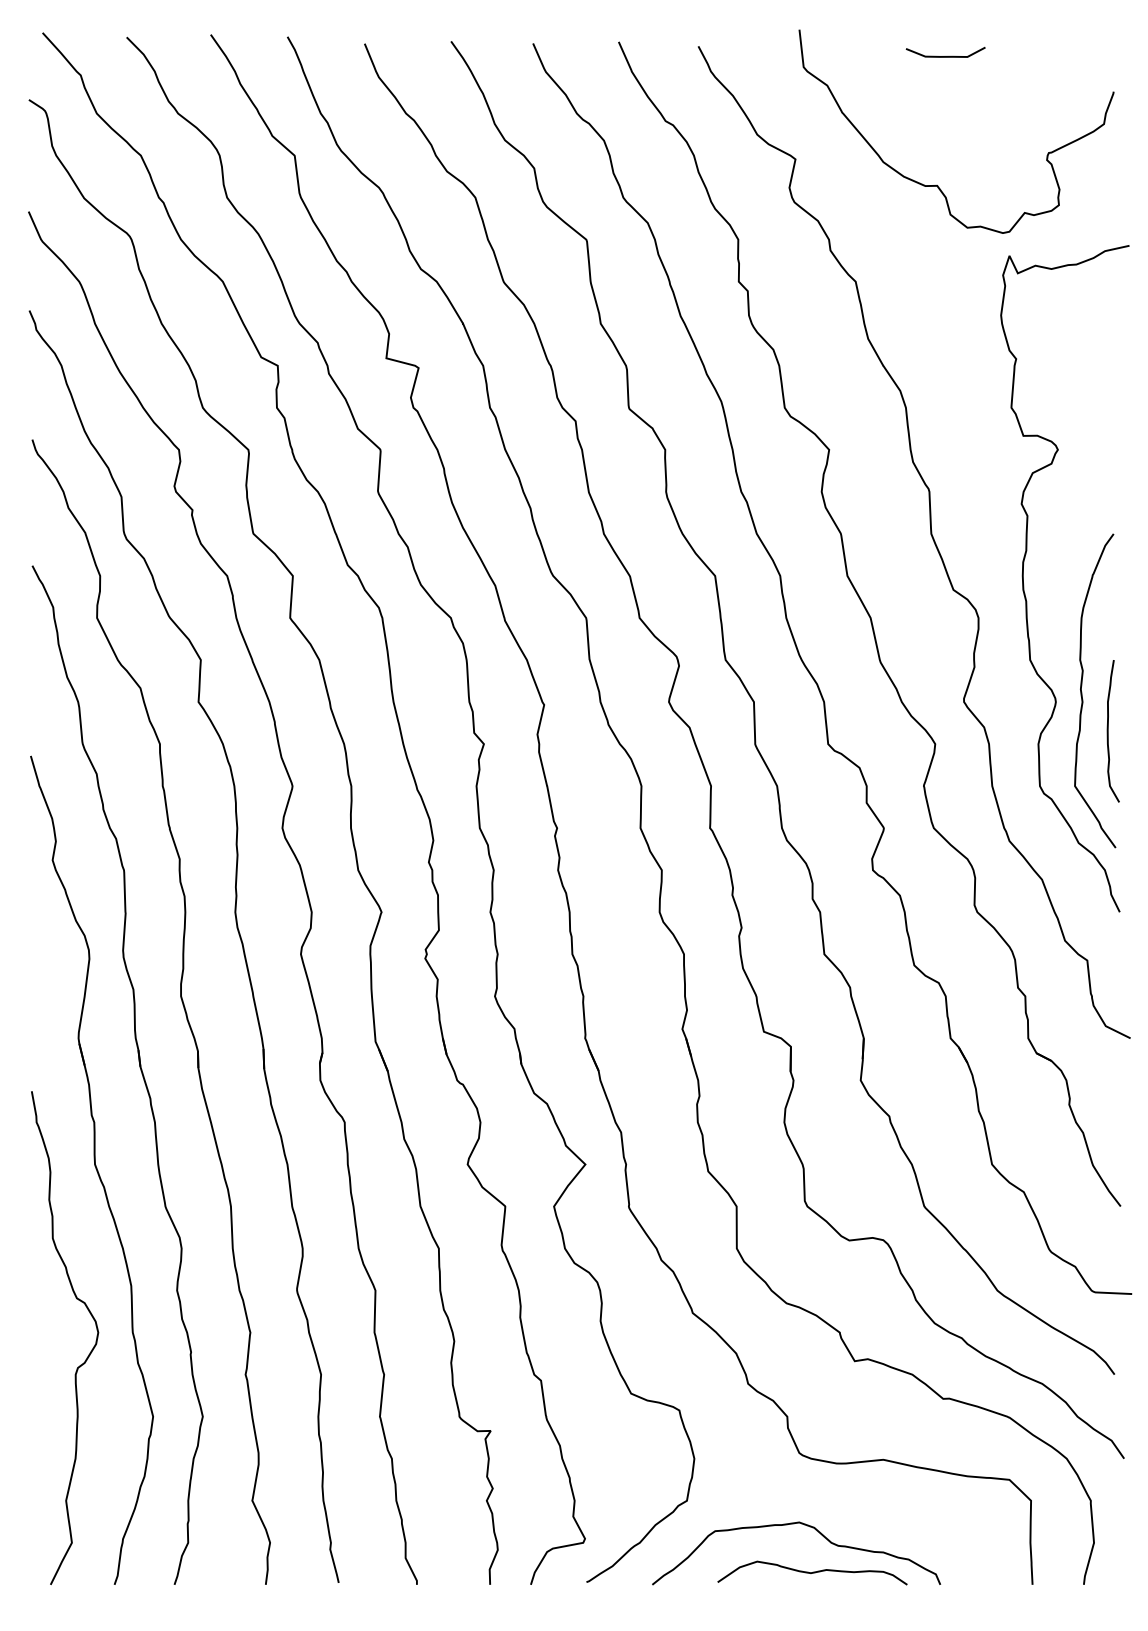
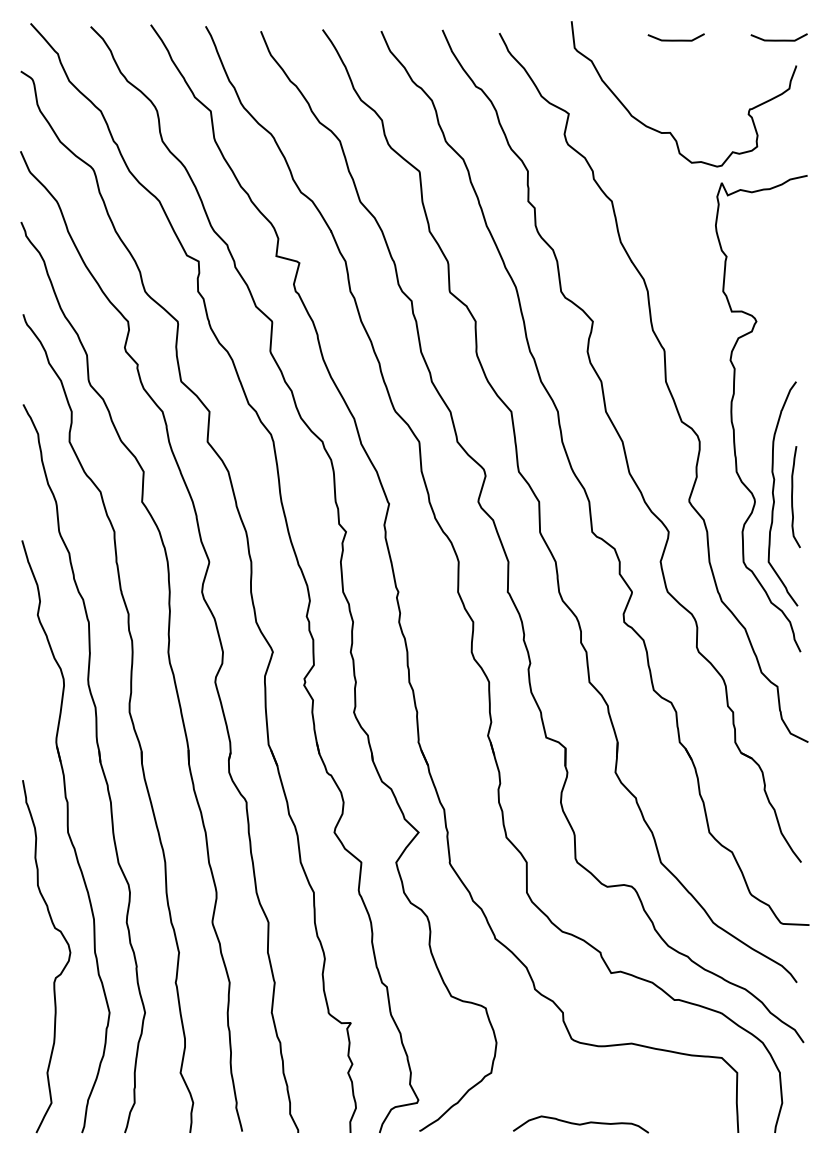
curve: (1089, 56) -> (779, 40), added
curve: (1108, 731) -> (792, 497), moved
curve: (794, 1524) -> (568, 1089), removed

